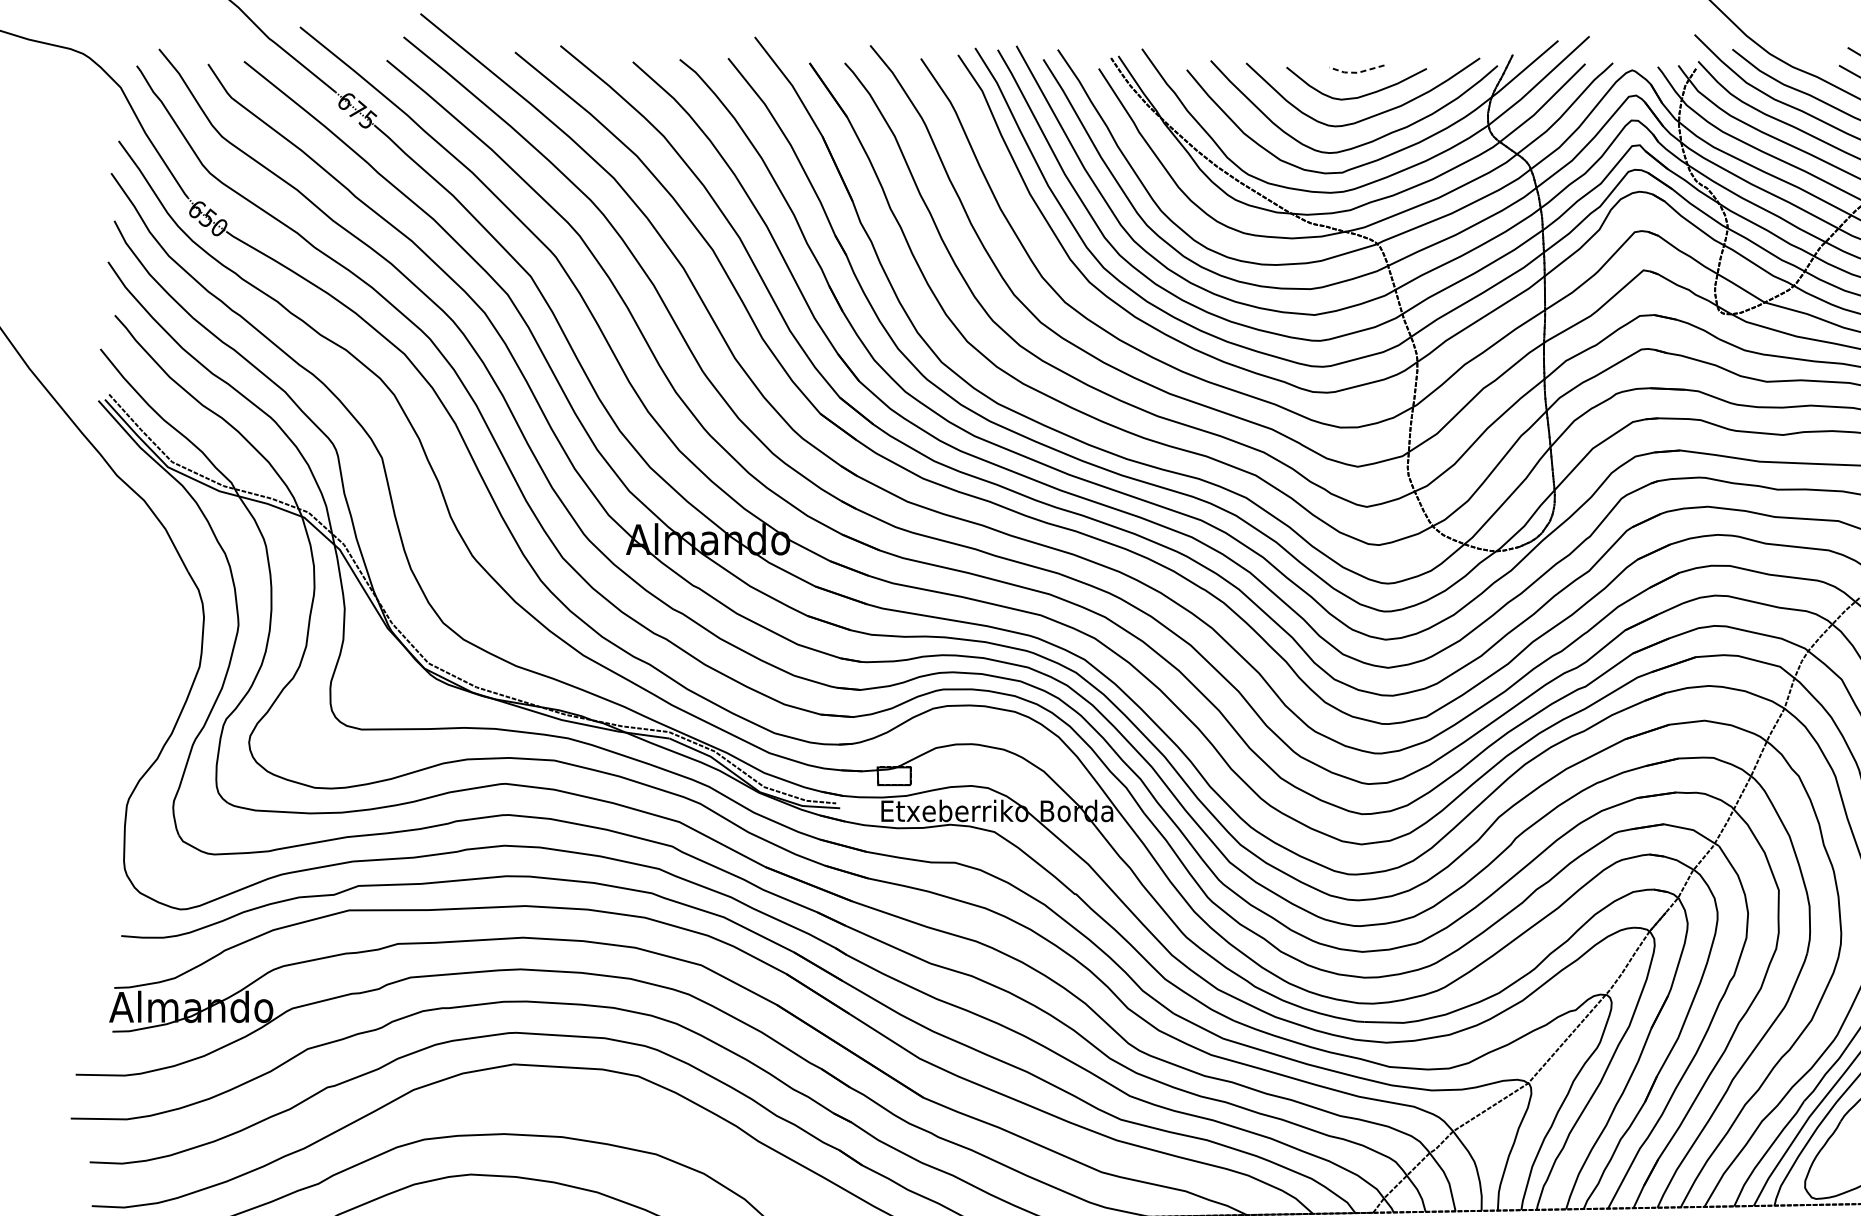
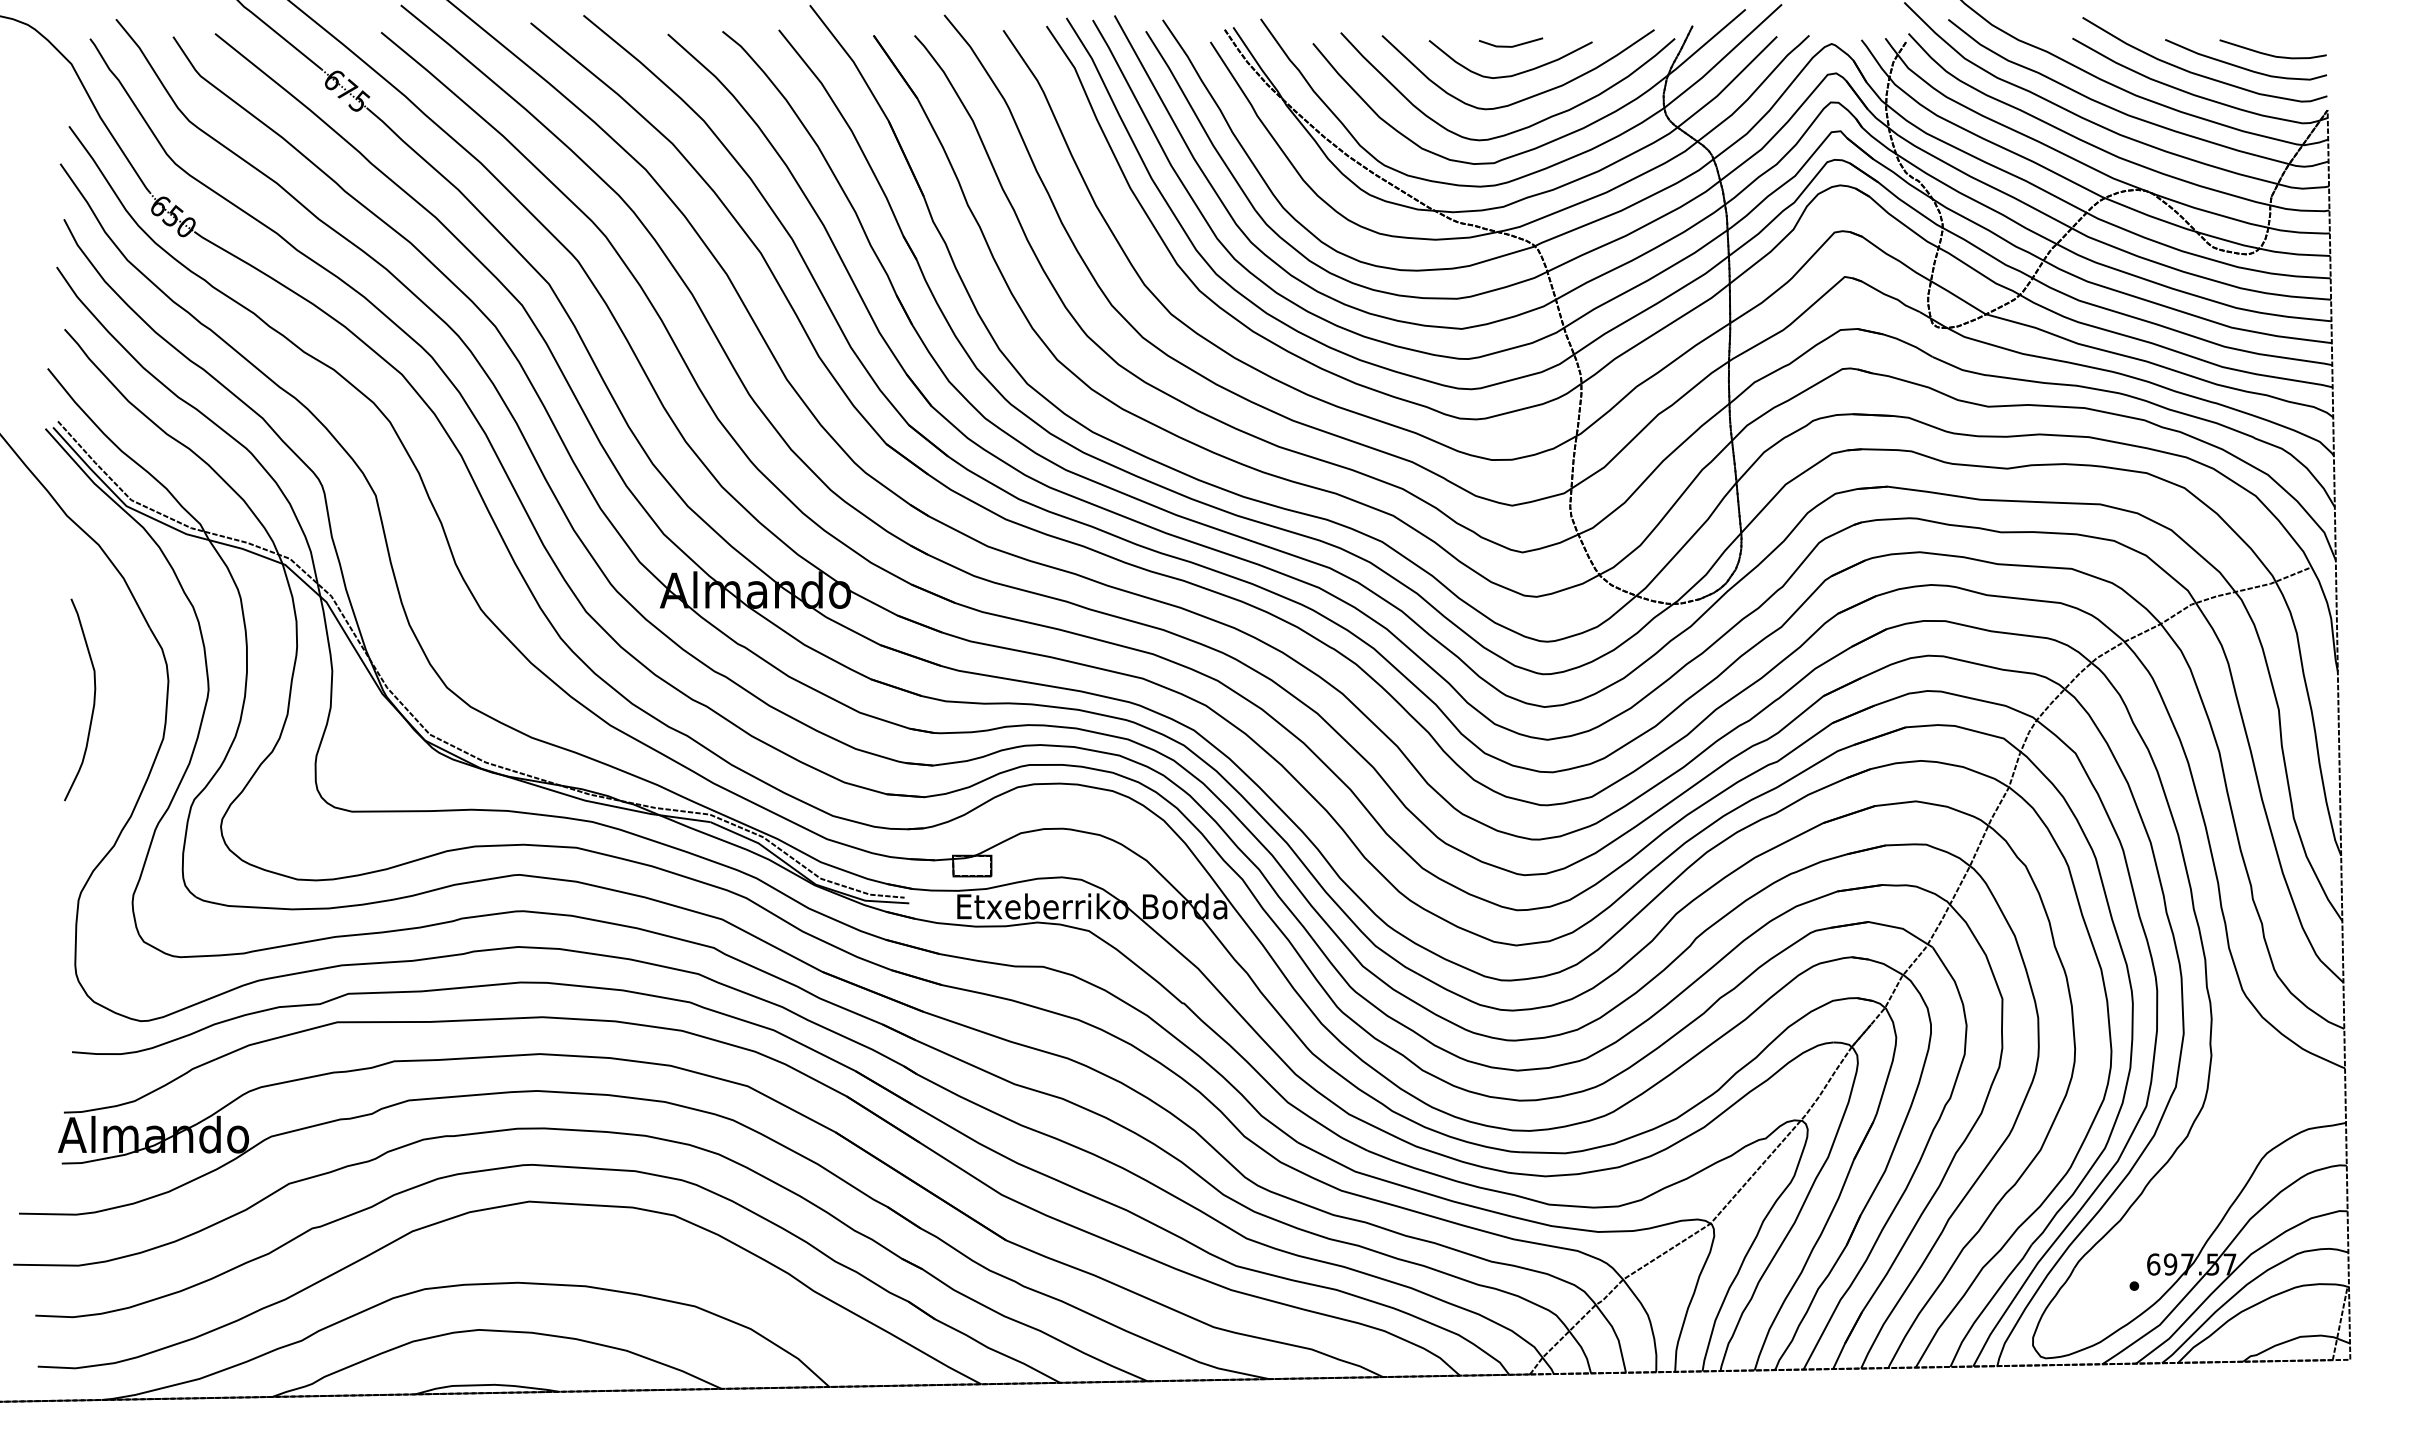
line: (1357, 72) -> (1511, 46), dashed -> solid
curve: (139, 633) -> (93, 699), added

